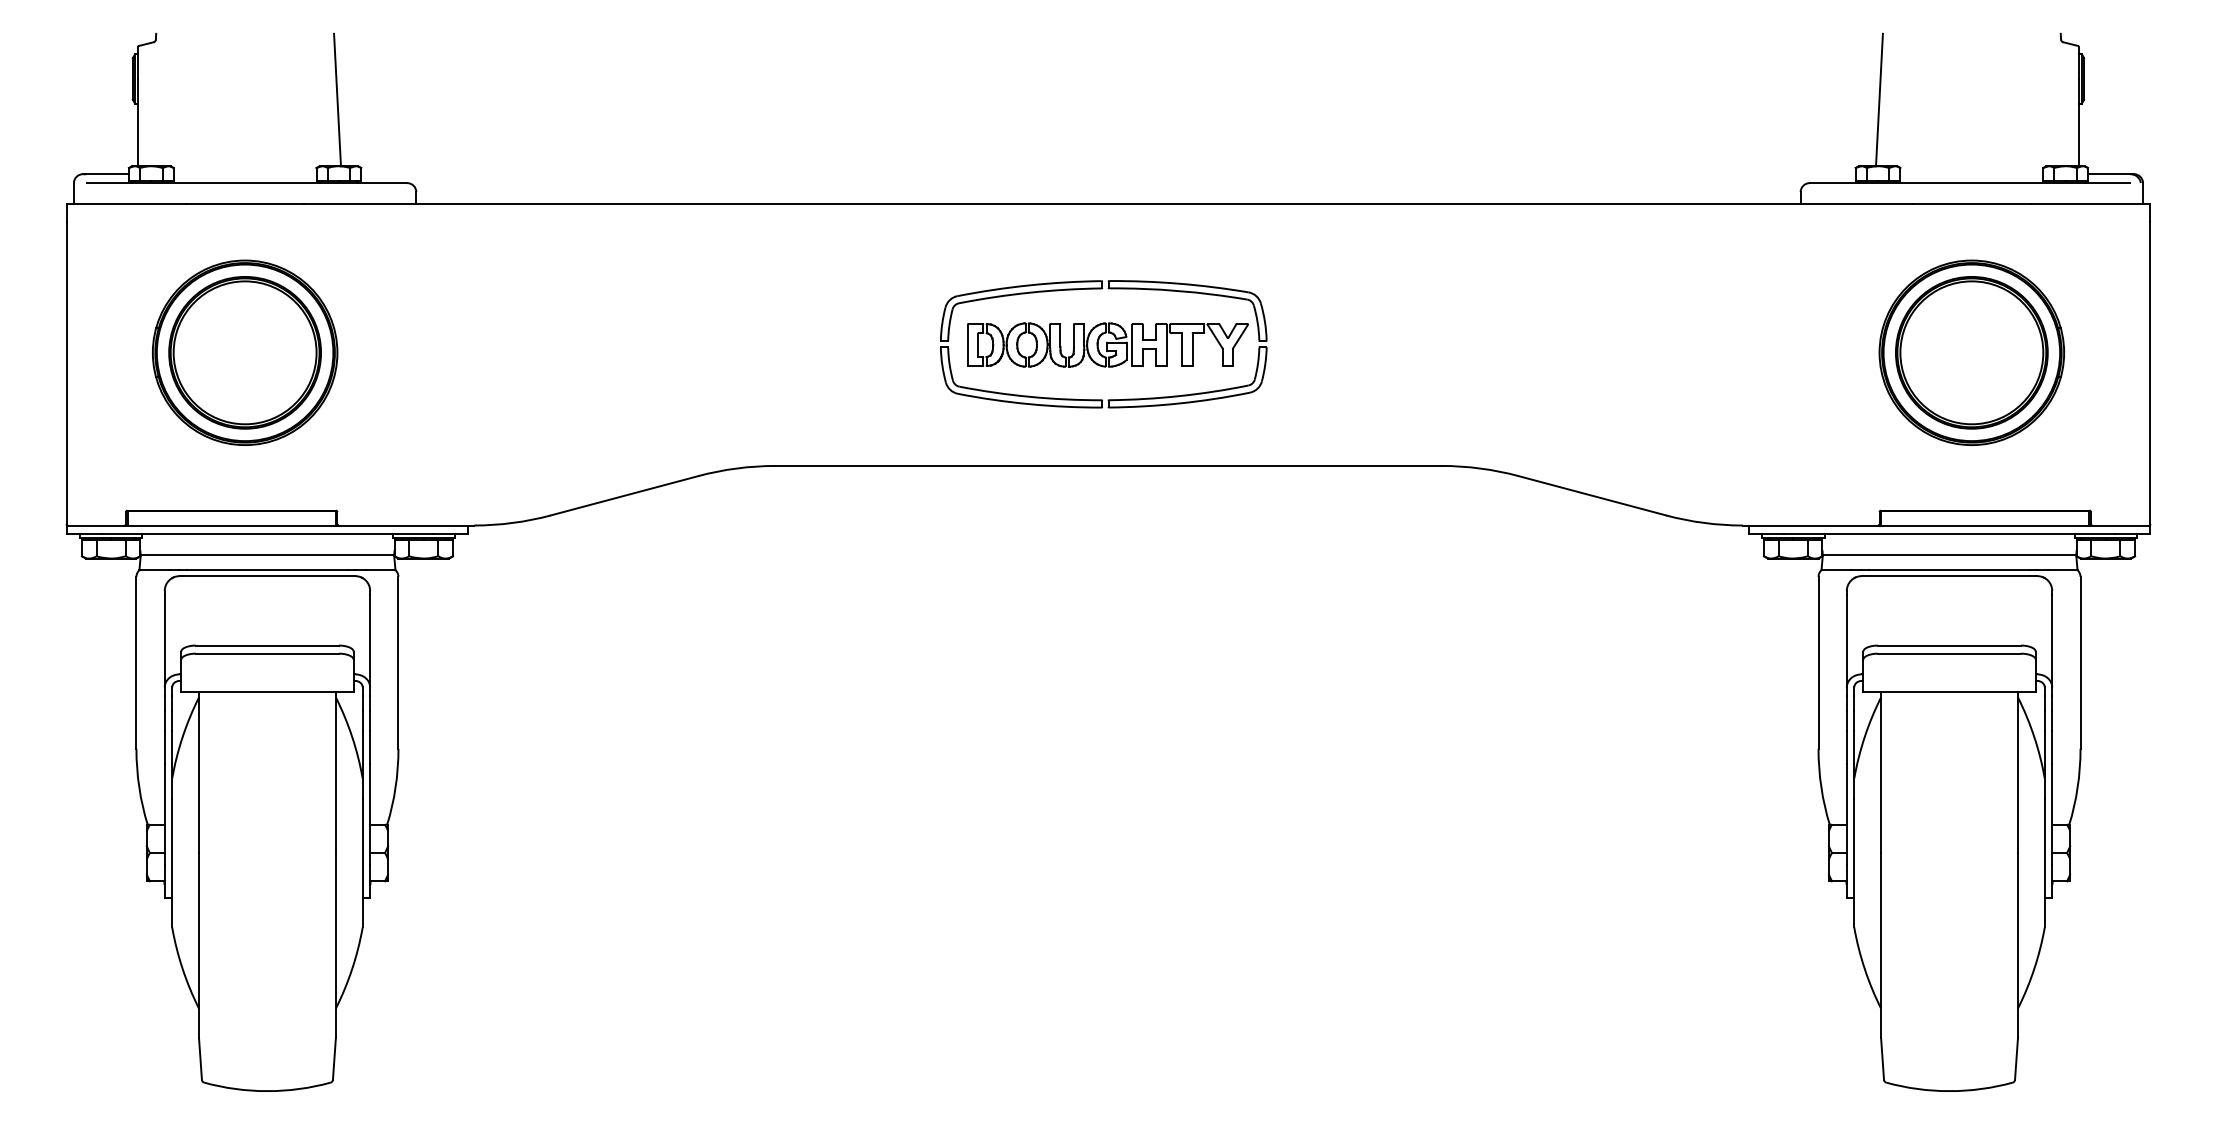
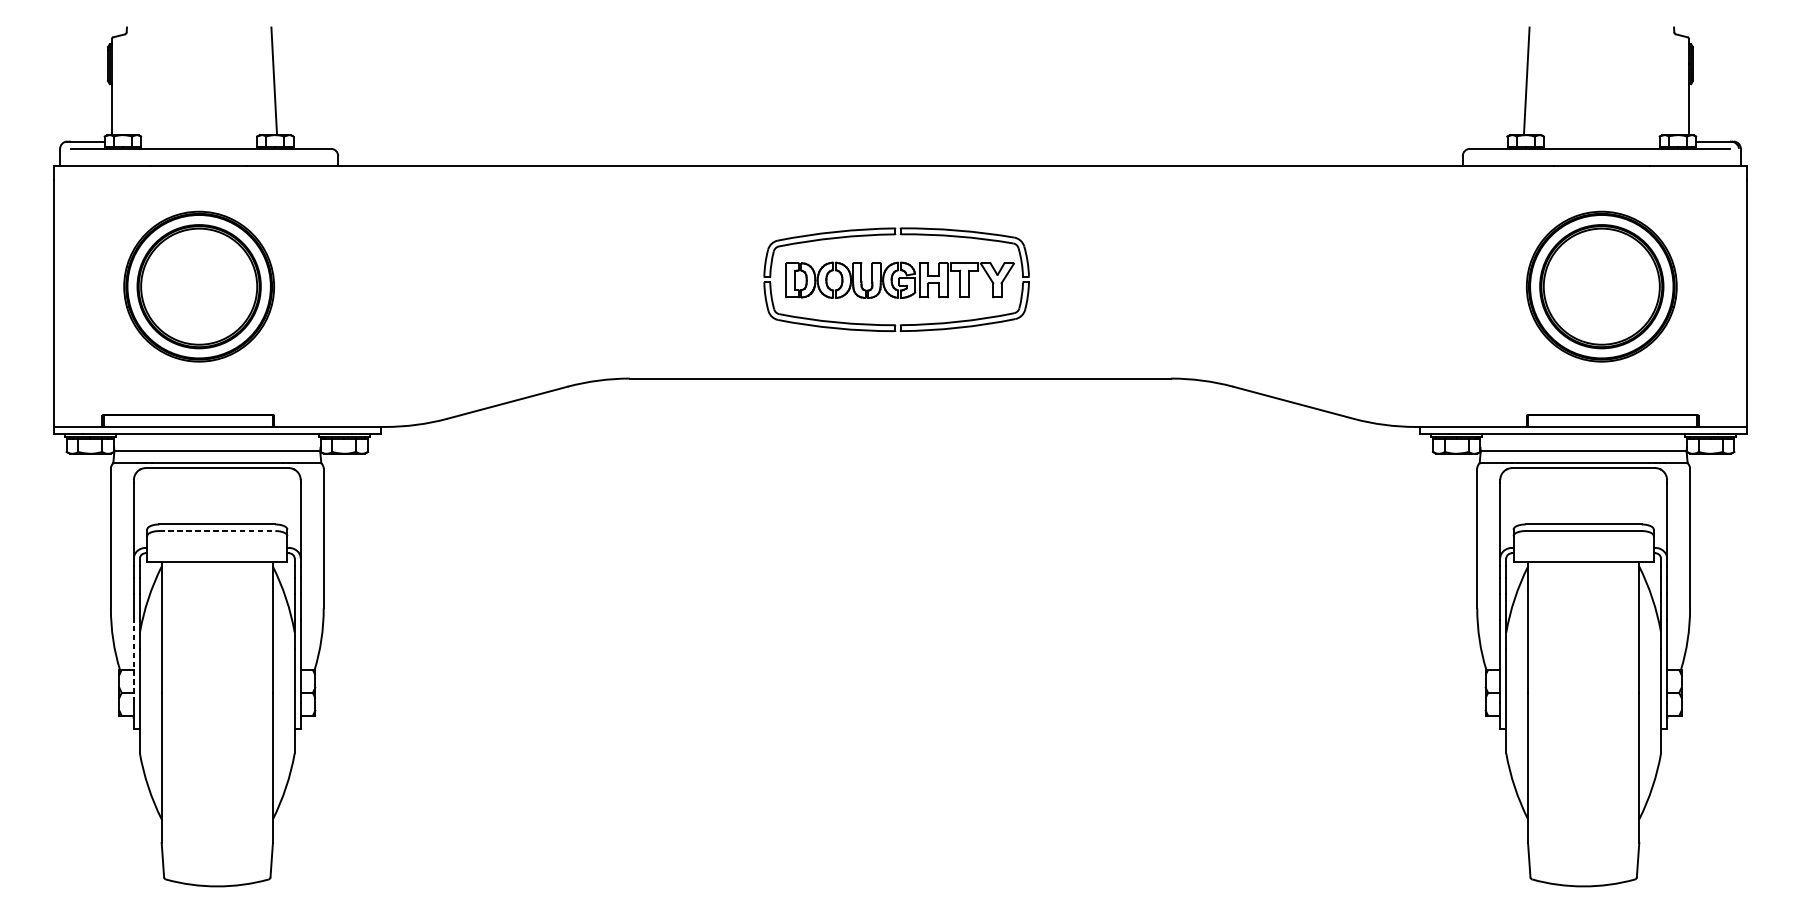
line: (267, 653) -> (217, 530), solid -> dashed
line: (164, 814) -> (133, 661), solid -> dashed

